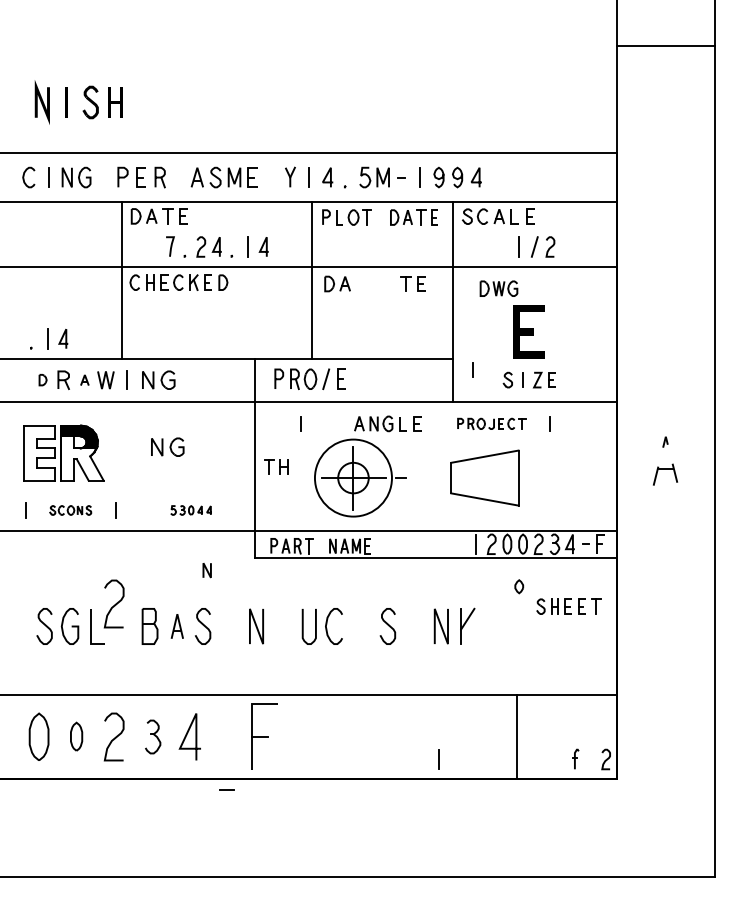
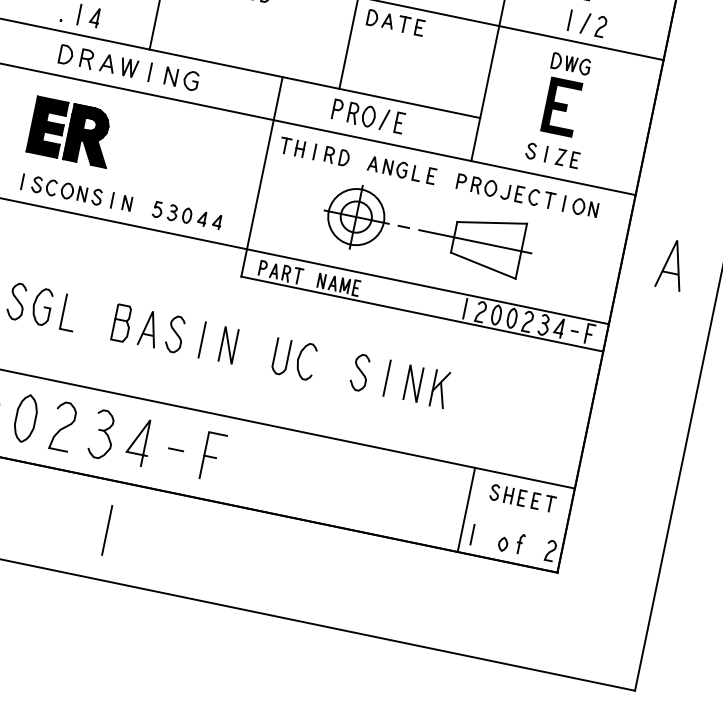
part: (412, 283) -> (410, 25), moved
part: (498, 288) -> (570, 63), moved
line: (472, 369) -> (497, 133), removed
part: (309, 378) -> (367, 115), moved
part: (42, 379) -> (65, 54), size x1.67
part: (84, 380) -> (107, 63), size x1.67
part: (322, 423) -> (336, 156), added
part: (491, 423) -> (505, 191), size x1.43
part: (571, 423) -> (585, 207), added
line: (665, 436) -> (676, 240), dashed -> solid
part: (167, 446) -> (176, 146), removed
fill: (39, 452) -> (47, 126), added
fill: (81, 458) -> (88, 141), added
part: (276, 466) -> (292, 146), moved
circle: (352, 477) -> (355, 216), size x0.71
line: (472, 478) -> (475, 242), added
part: (70, 510) -> (66, 190), size x1.67
part: (191, 510) -> (187, 215), size x1.67
line: (206, 570) -> (126, 203), moved
part: (519, 586) -> (503, 544), moved
curve: (114, 604) -> (91, 294), removed
part: (568, 606) -> (522, 498), moved
part: (177, 626) -> (149, 329), size x1.43
line: (230, 626) -> (202, 340), added
line: (414, 626) -> (386, 378), added
line: (470, 632) -> (441, 395), added
part: (76, 736) -> (25, 418), size x1.67
part: (152, 736) -> (101, 433), size x1.43
part: (263, 736) -> (212, 456), size x0.71
line: (438, 759) -> (472, 534), moved
line: (226, 789) -> (175, 449), moved
line: (176, 827) -> (106, 529), added

